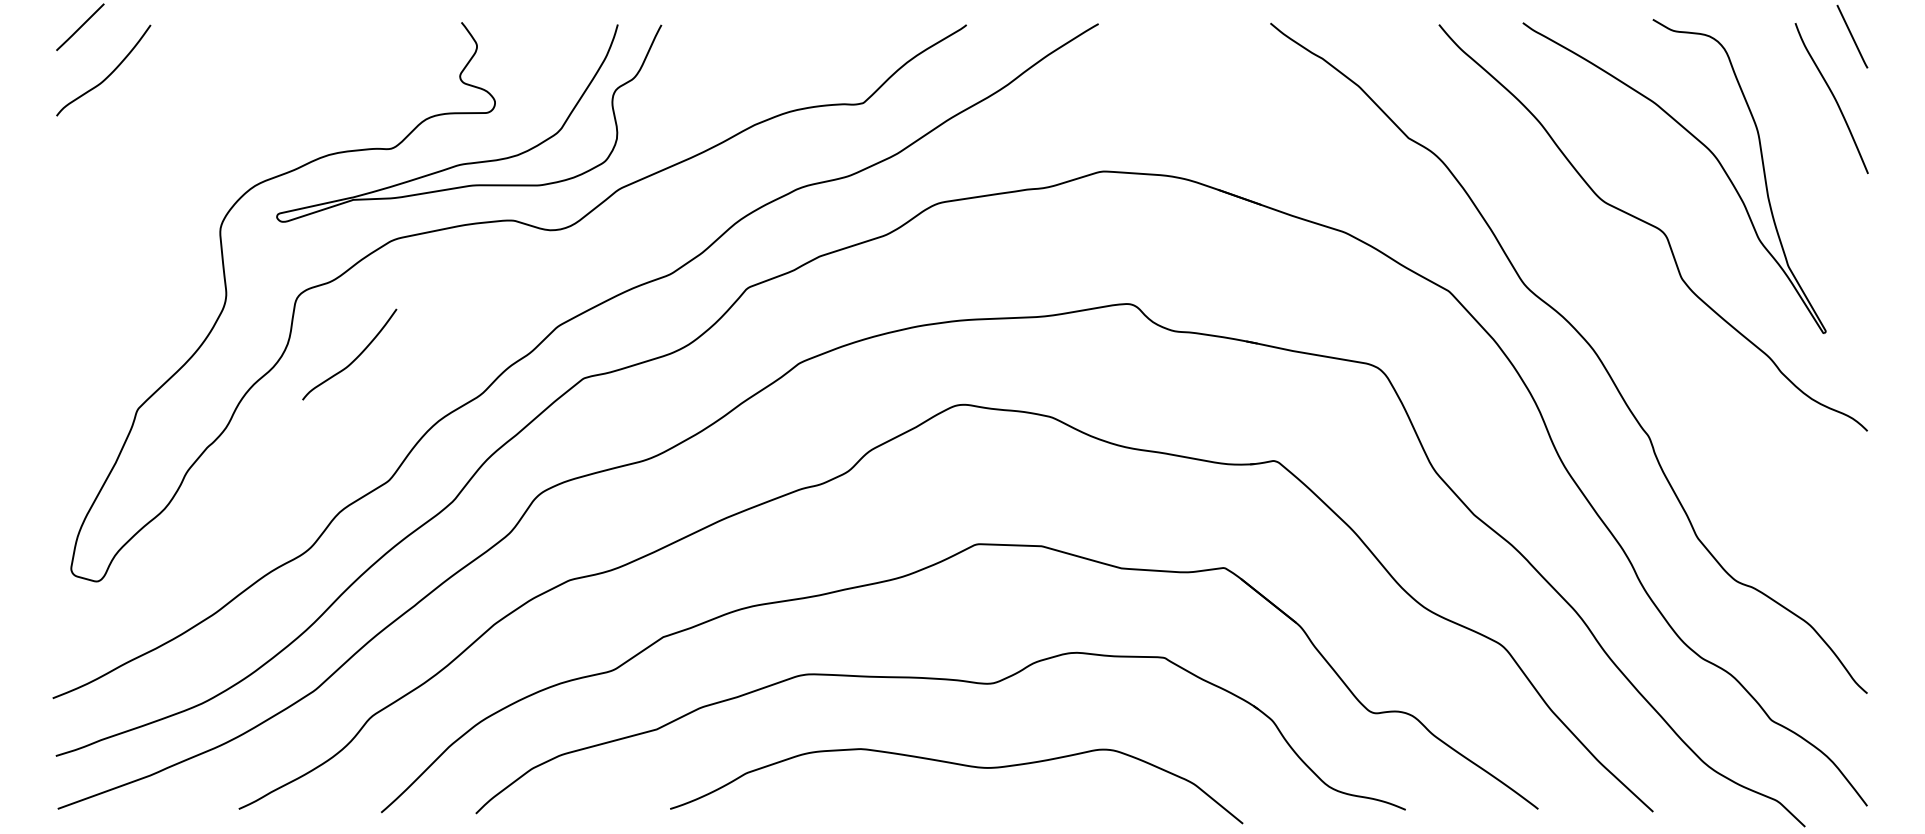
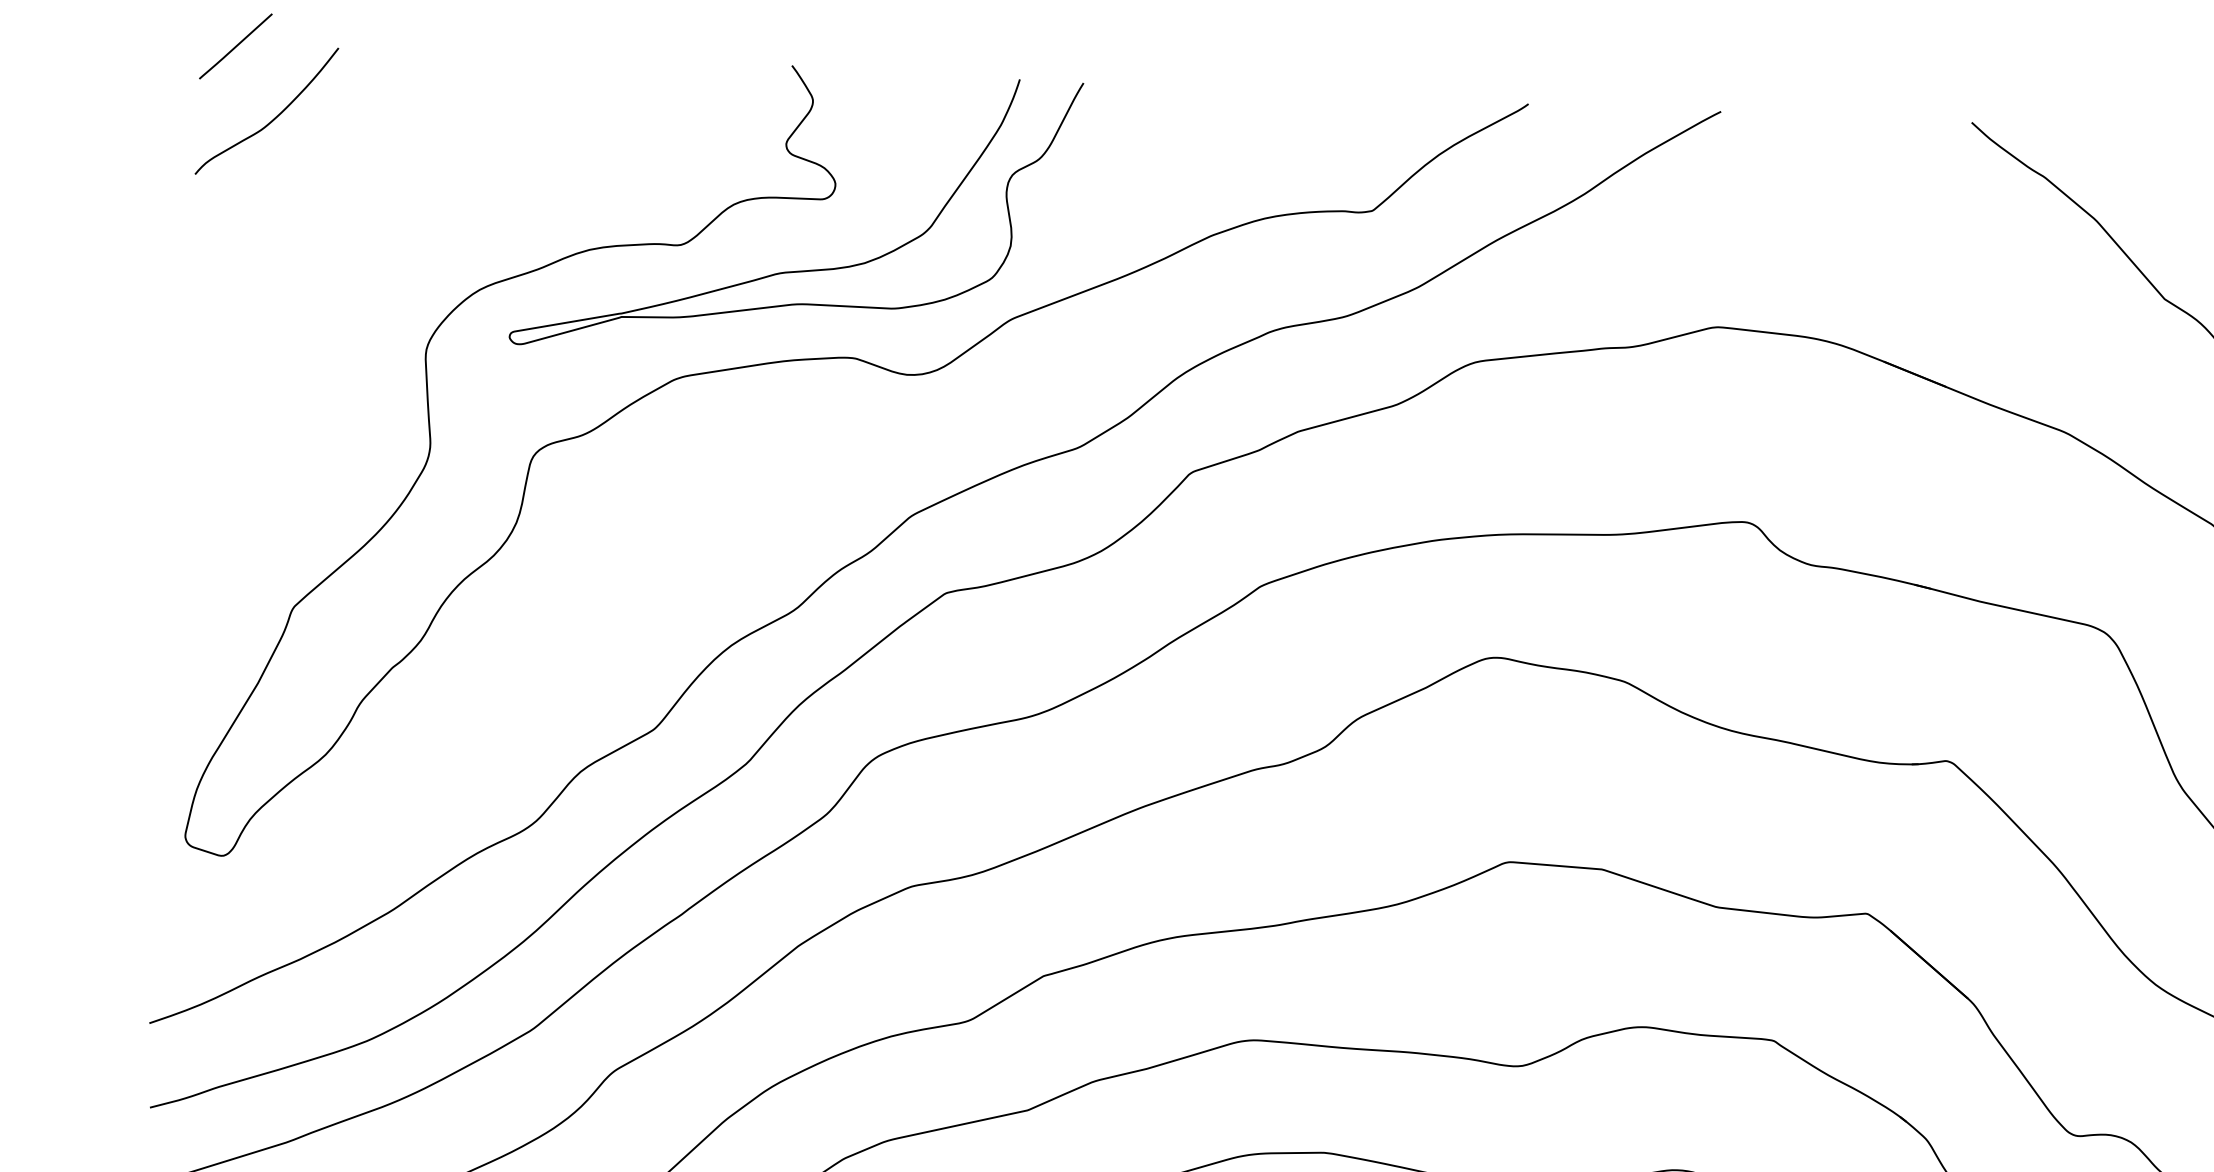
curve: (354, 358) -> (612, 548), removed

